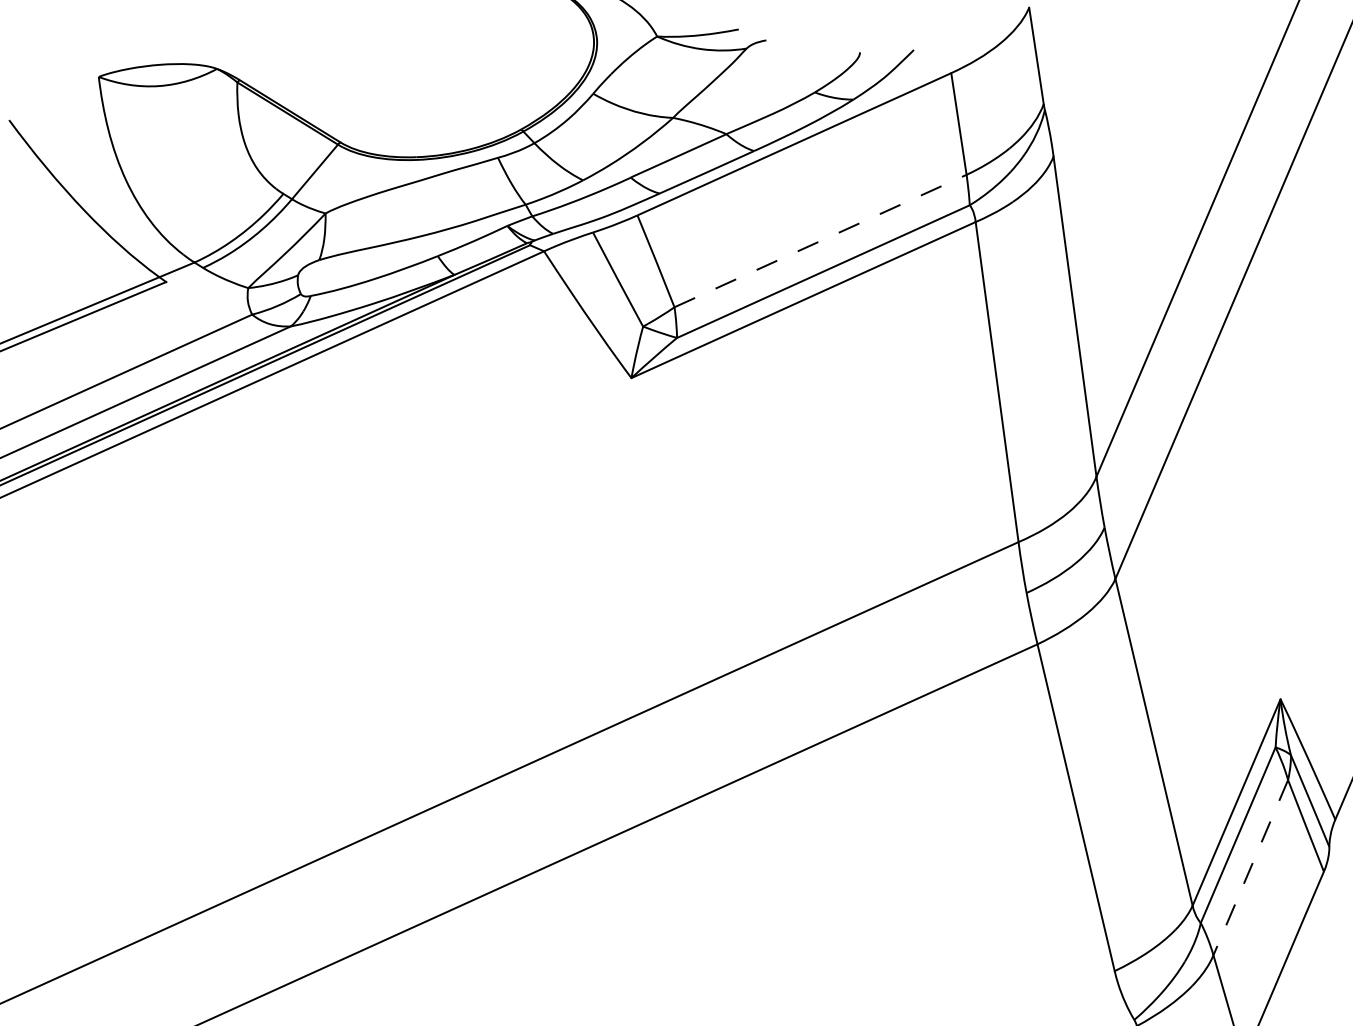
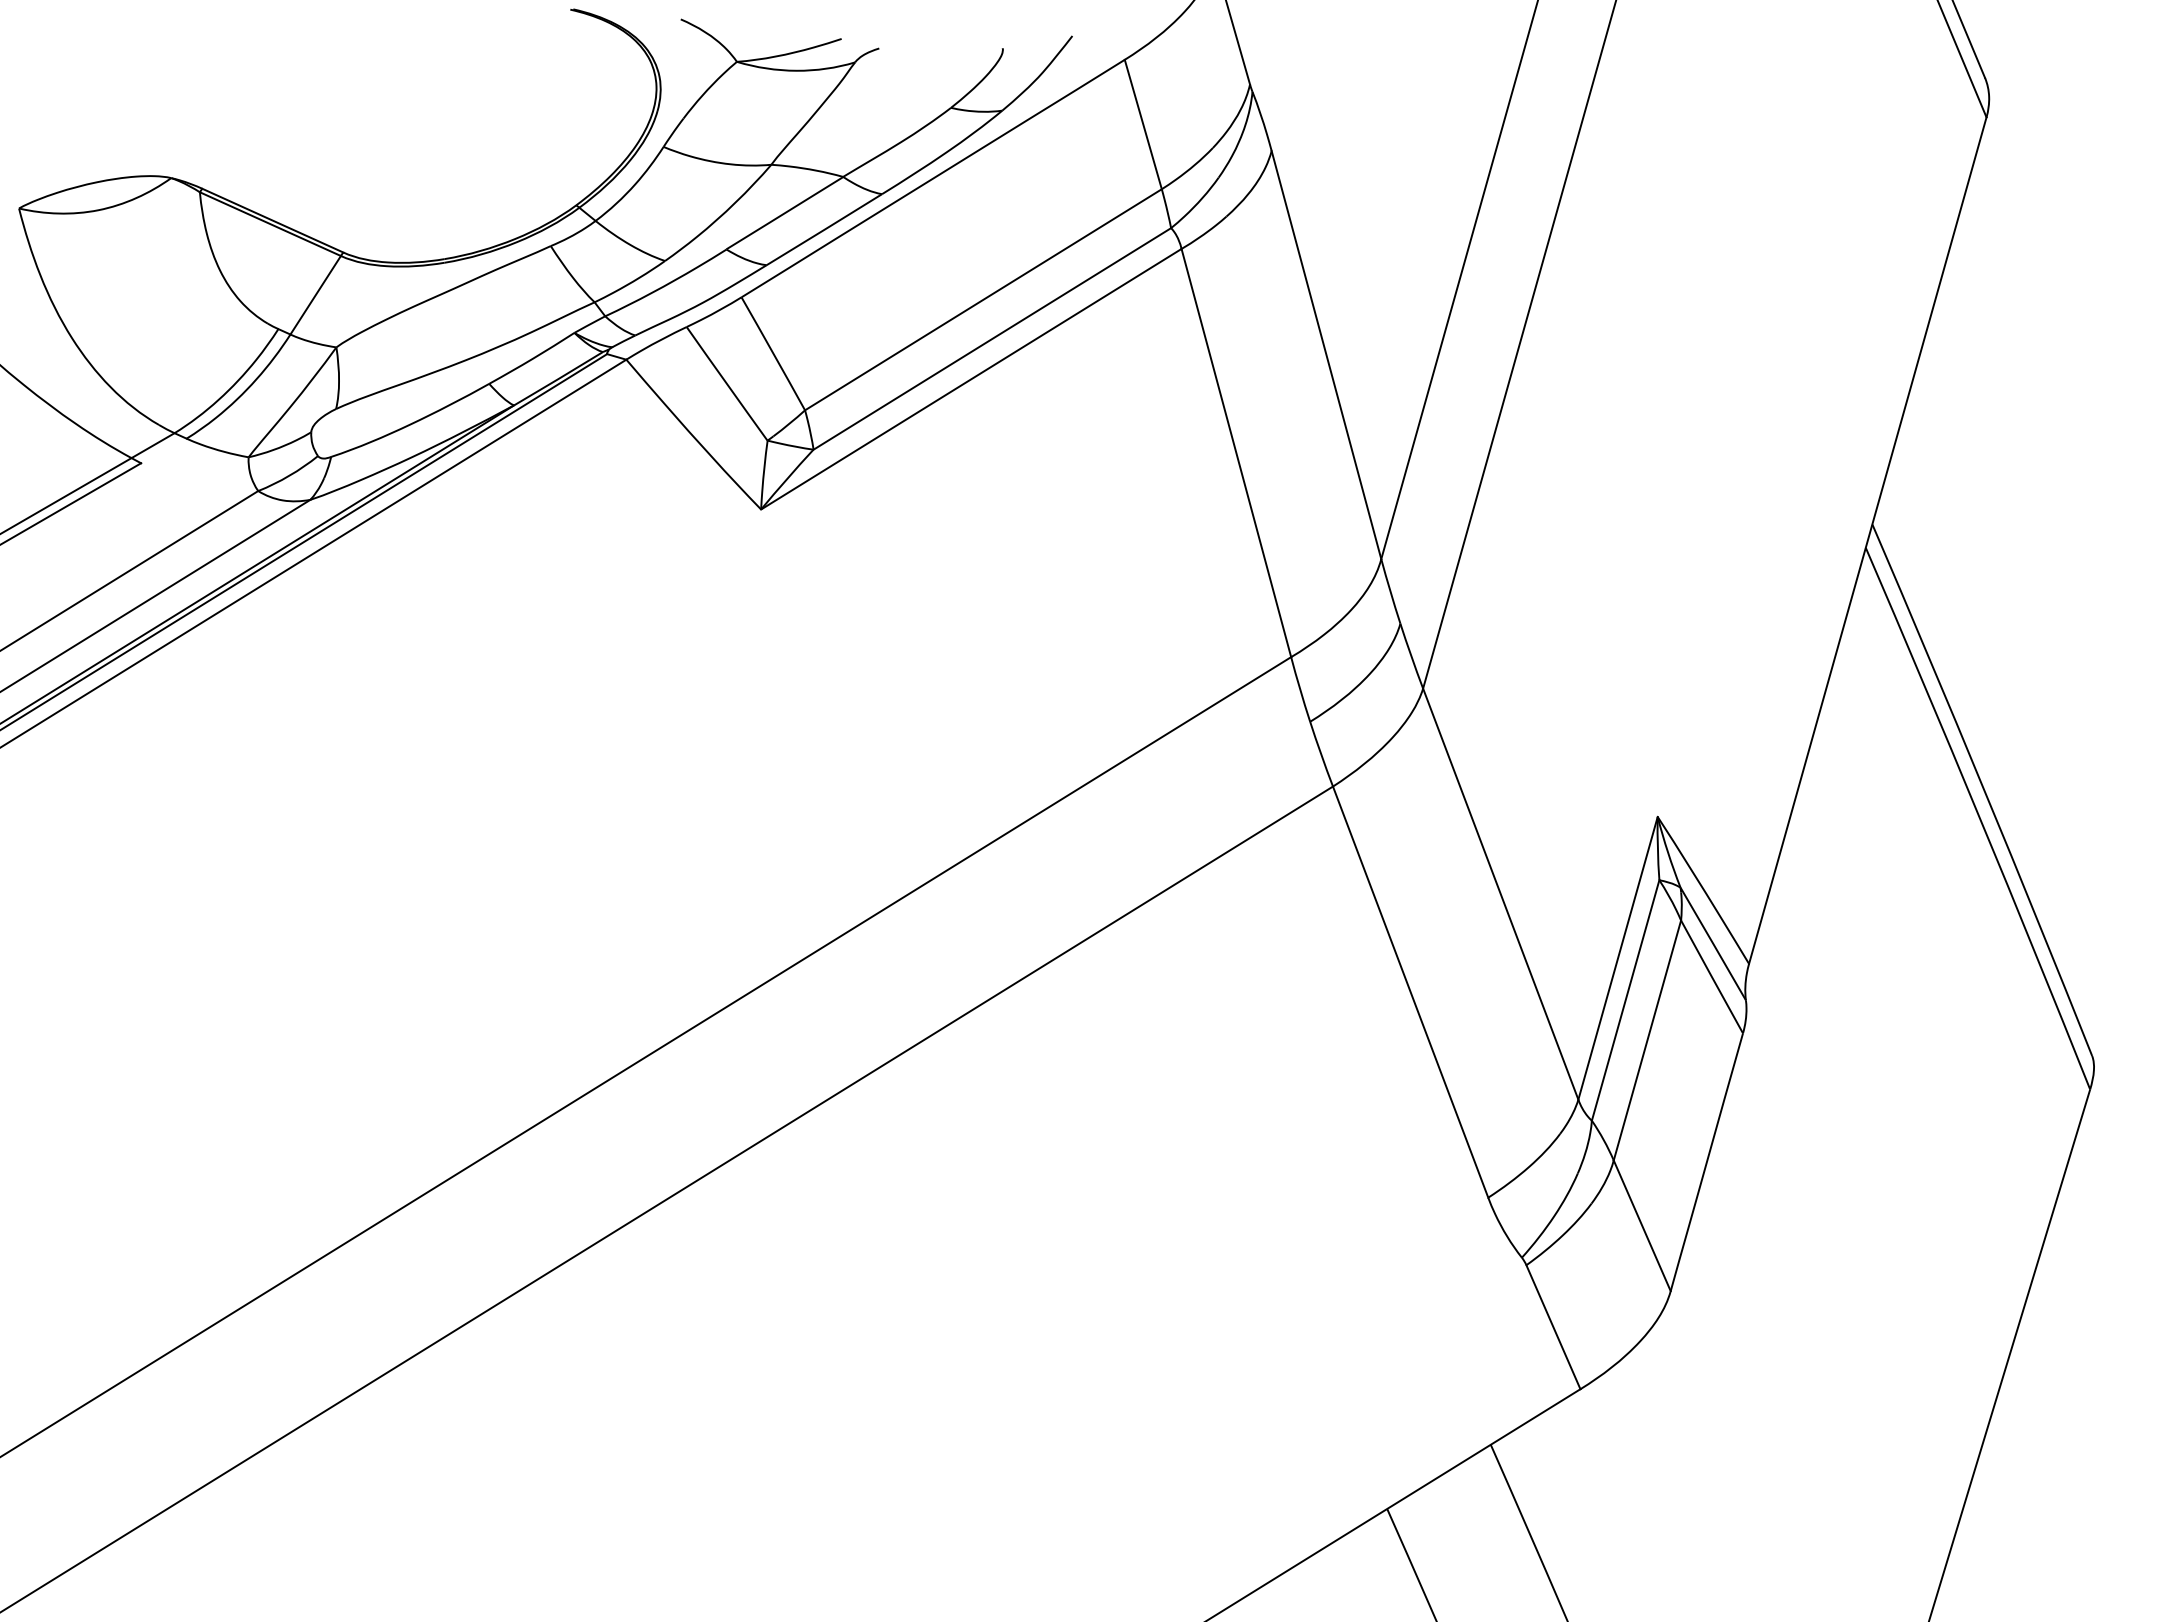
line: (820, 240) -> (983, 299), dashed -> solid
line: (1250, 867) -> (1647, 1040), dashed -> solid

